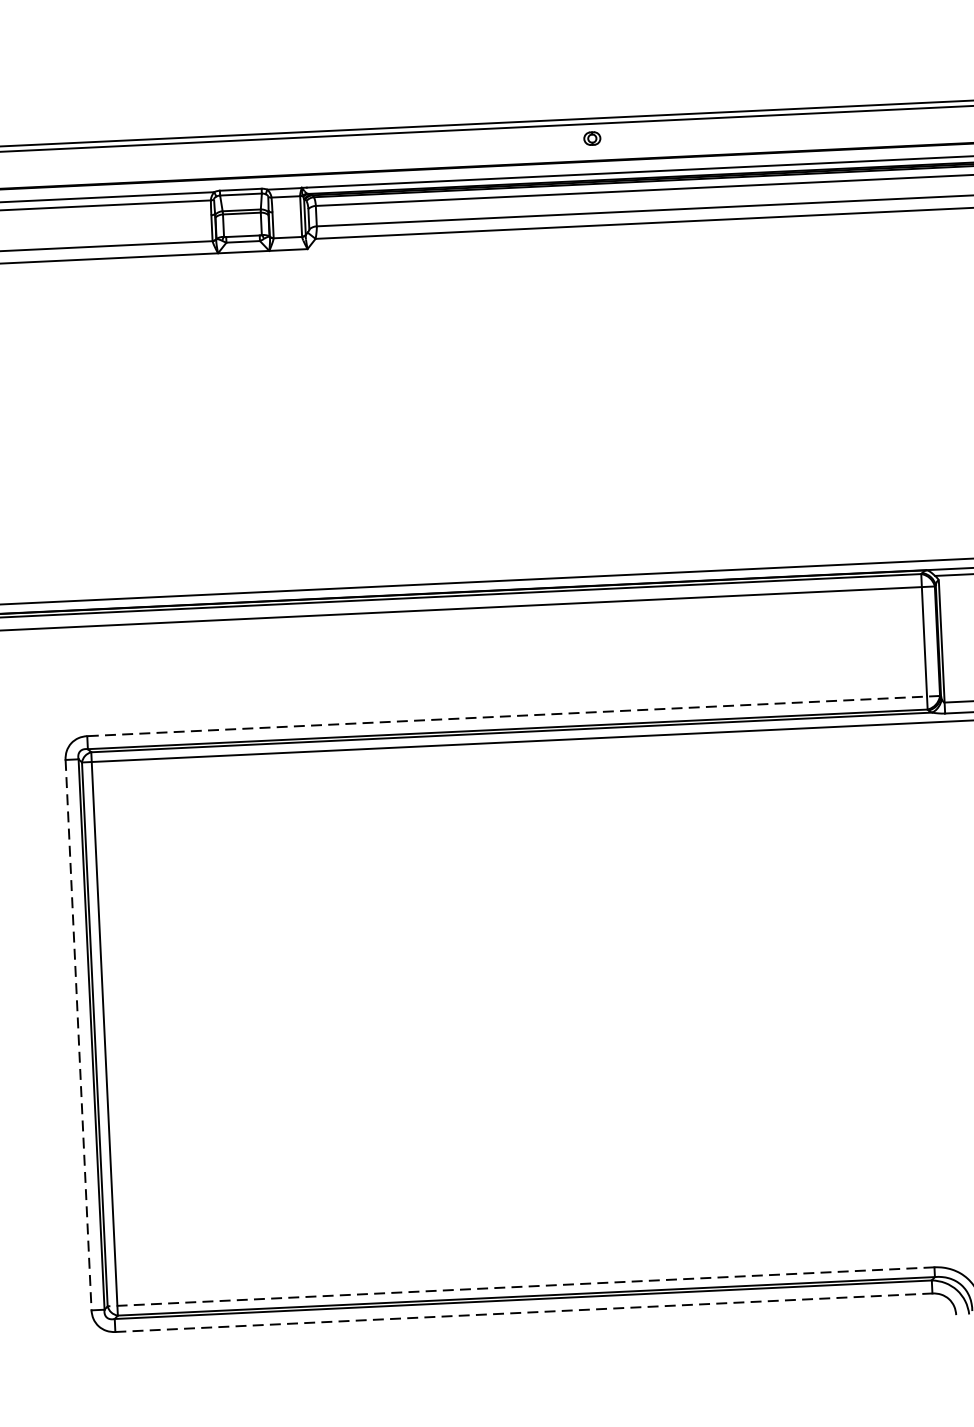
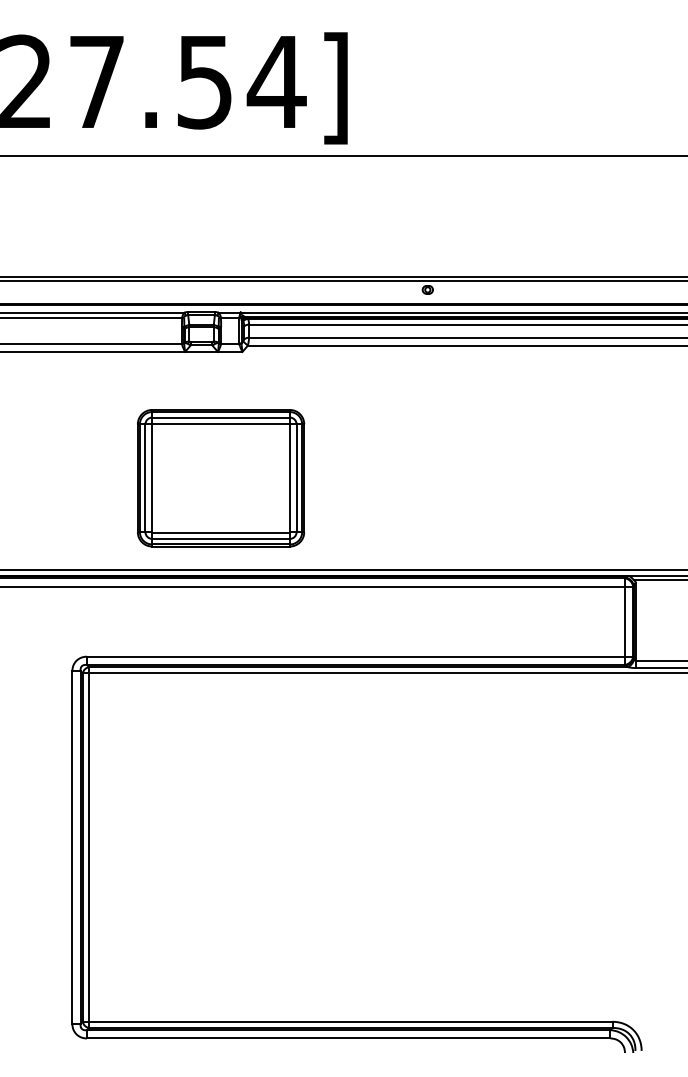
part: (284, 448) -> (221, 478), added
line: (512, 715) -> (359, 656), dashed -> solid
line: (78, 1036) -> (72, 848), dashed -> solid
line: (520, 1286) -> (347, 1021), dashed -> solid
line: (523, 1312) -> (348, 1038), dashed -> solid

